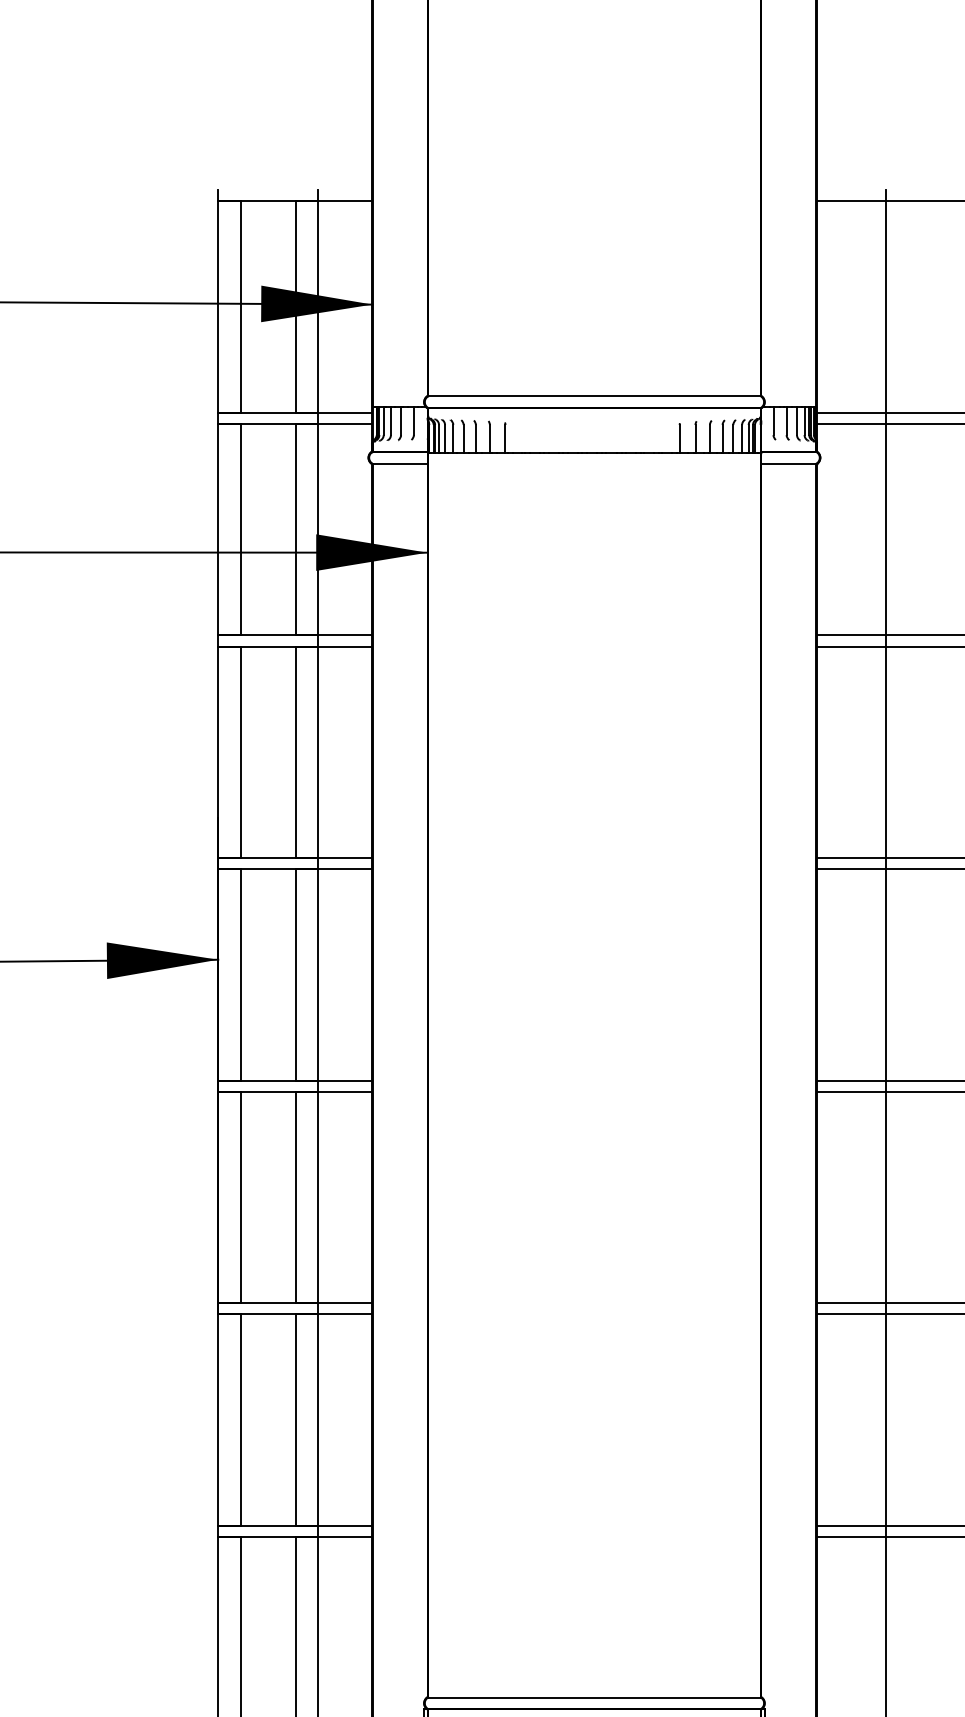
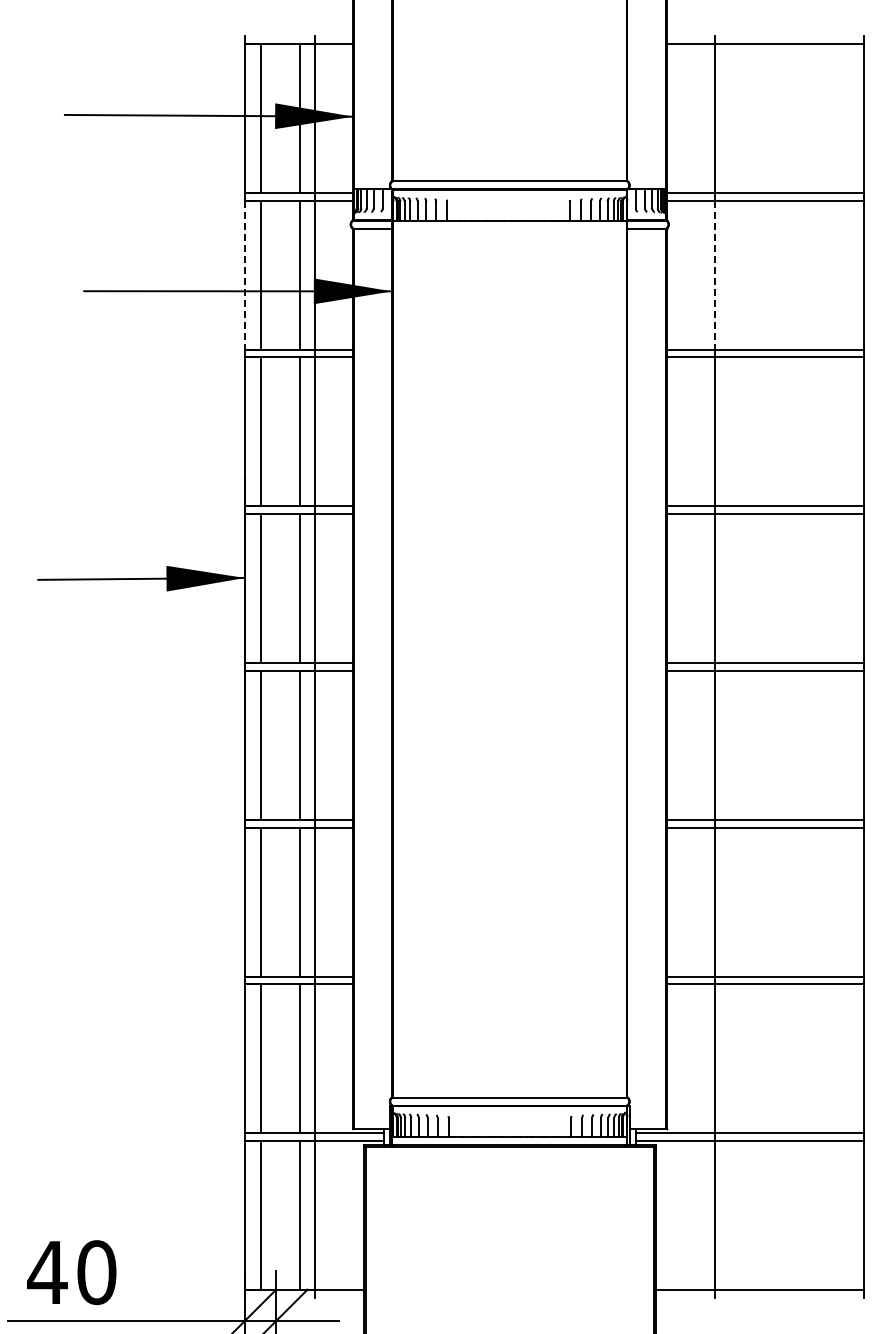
line: (217, 530) -> (244, 275), solid -> dashed
line: (886, 530) -> (715, 275), solid -> dashed

